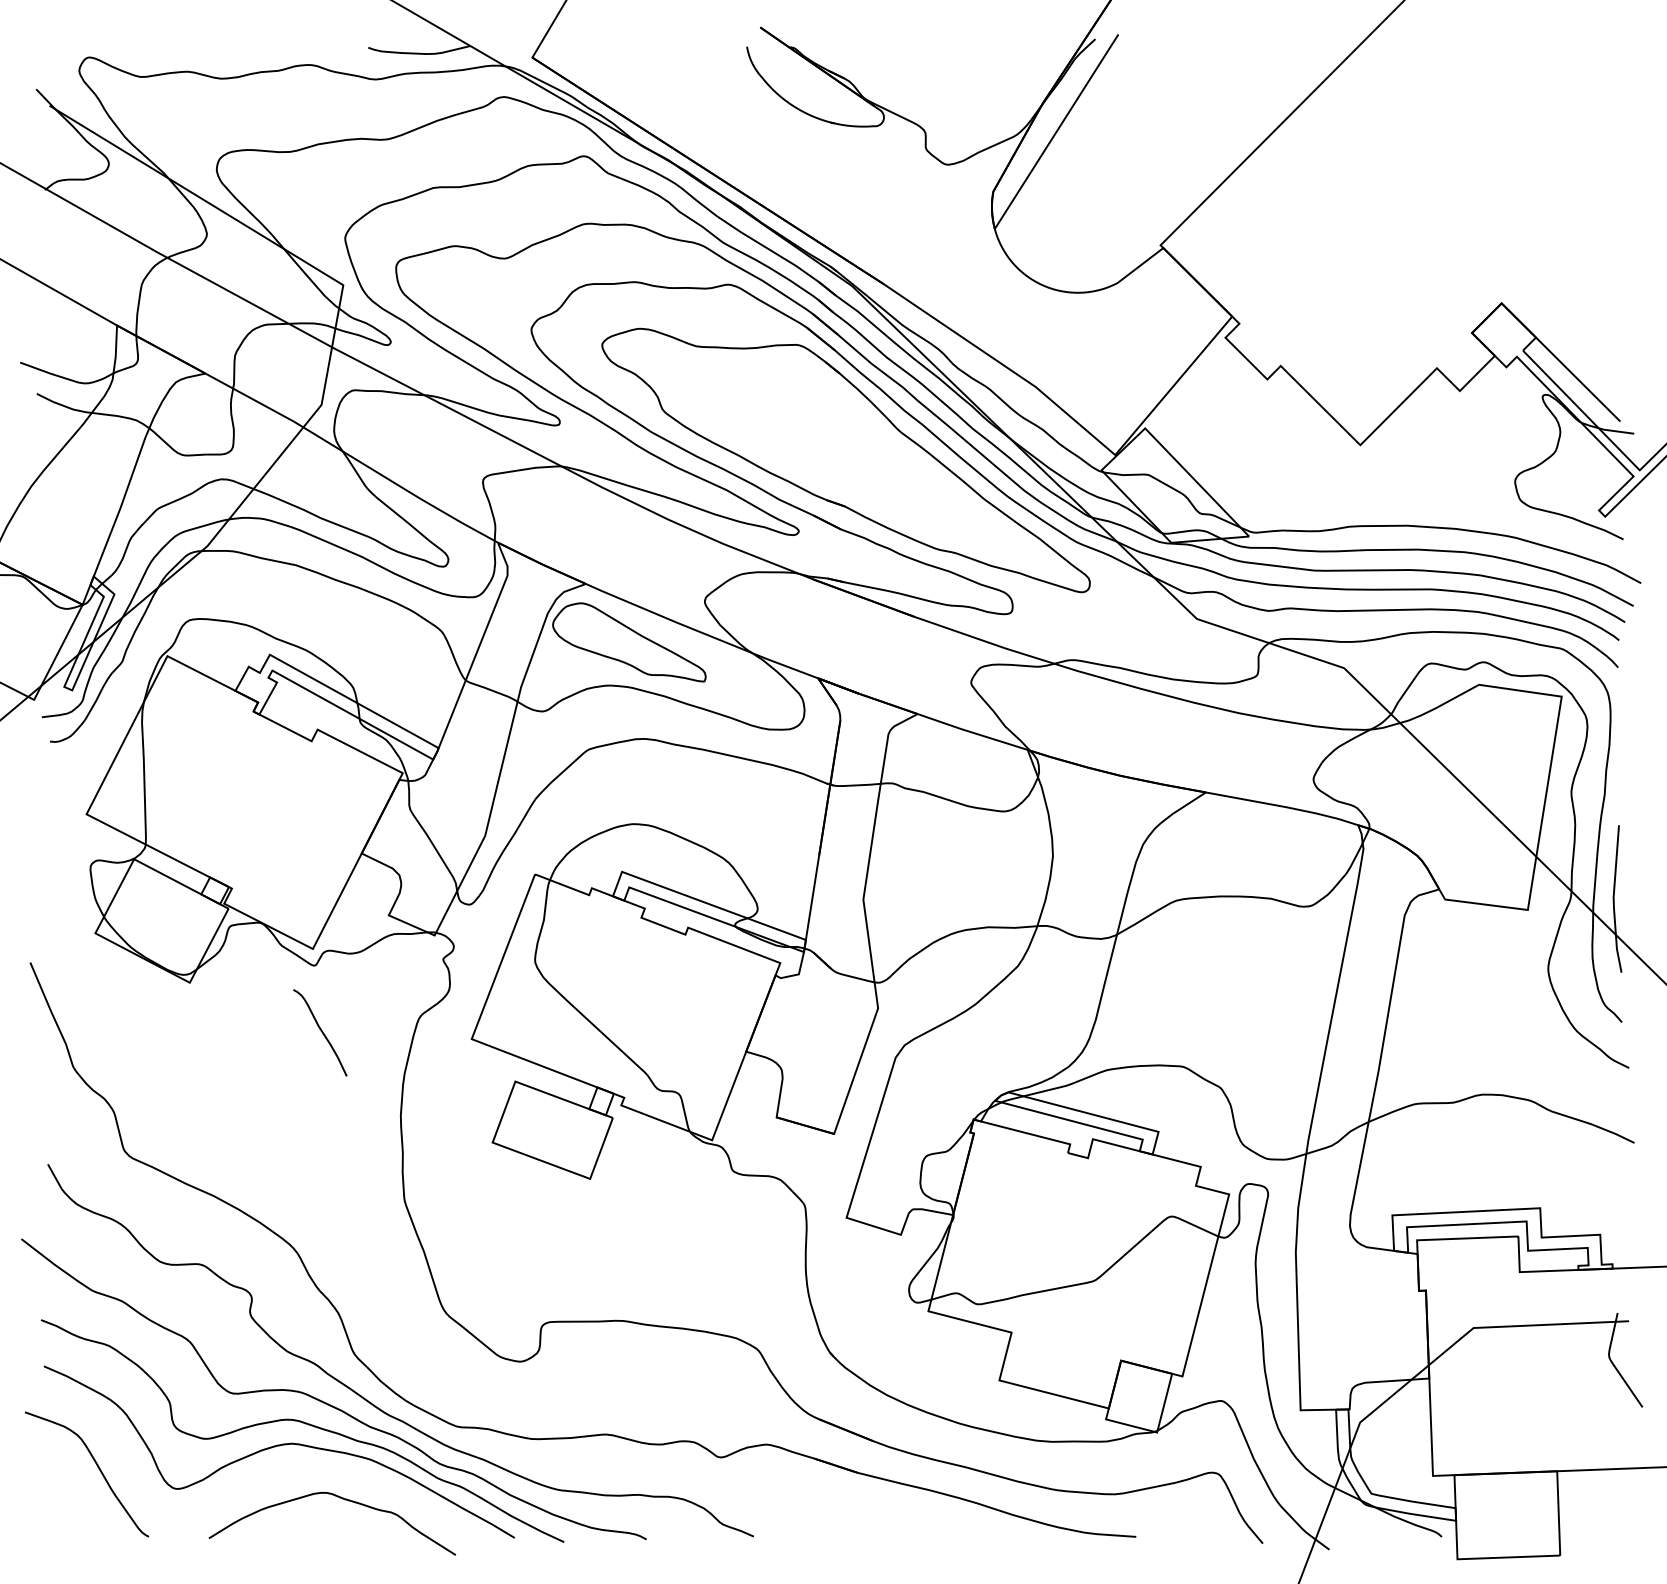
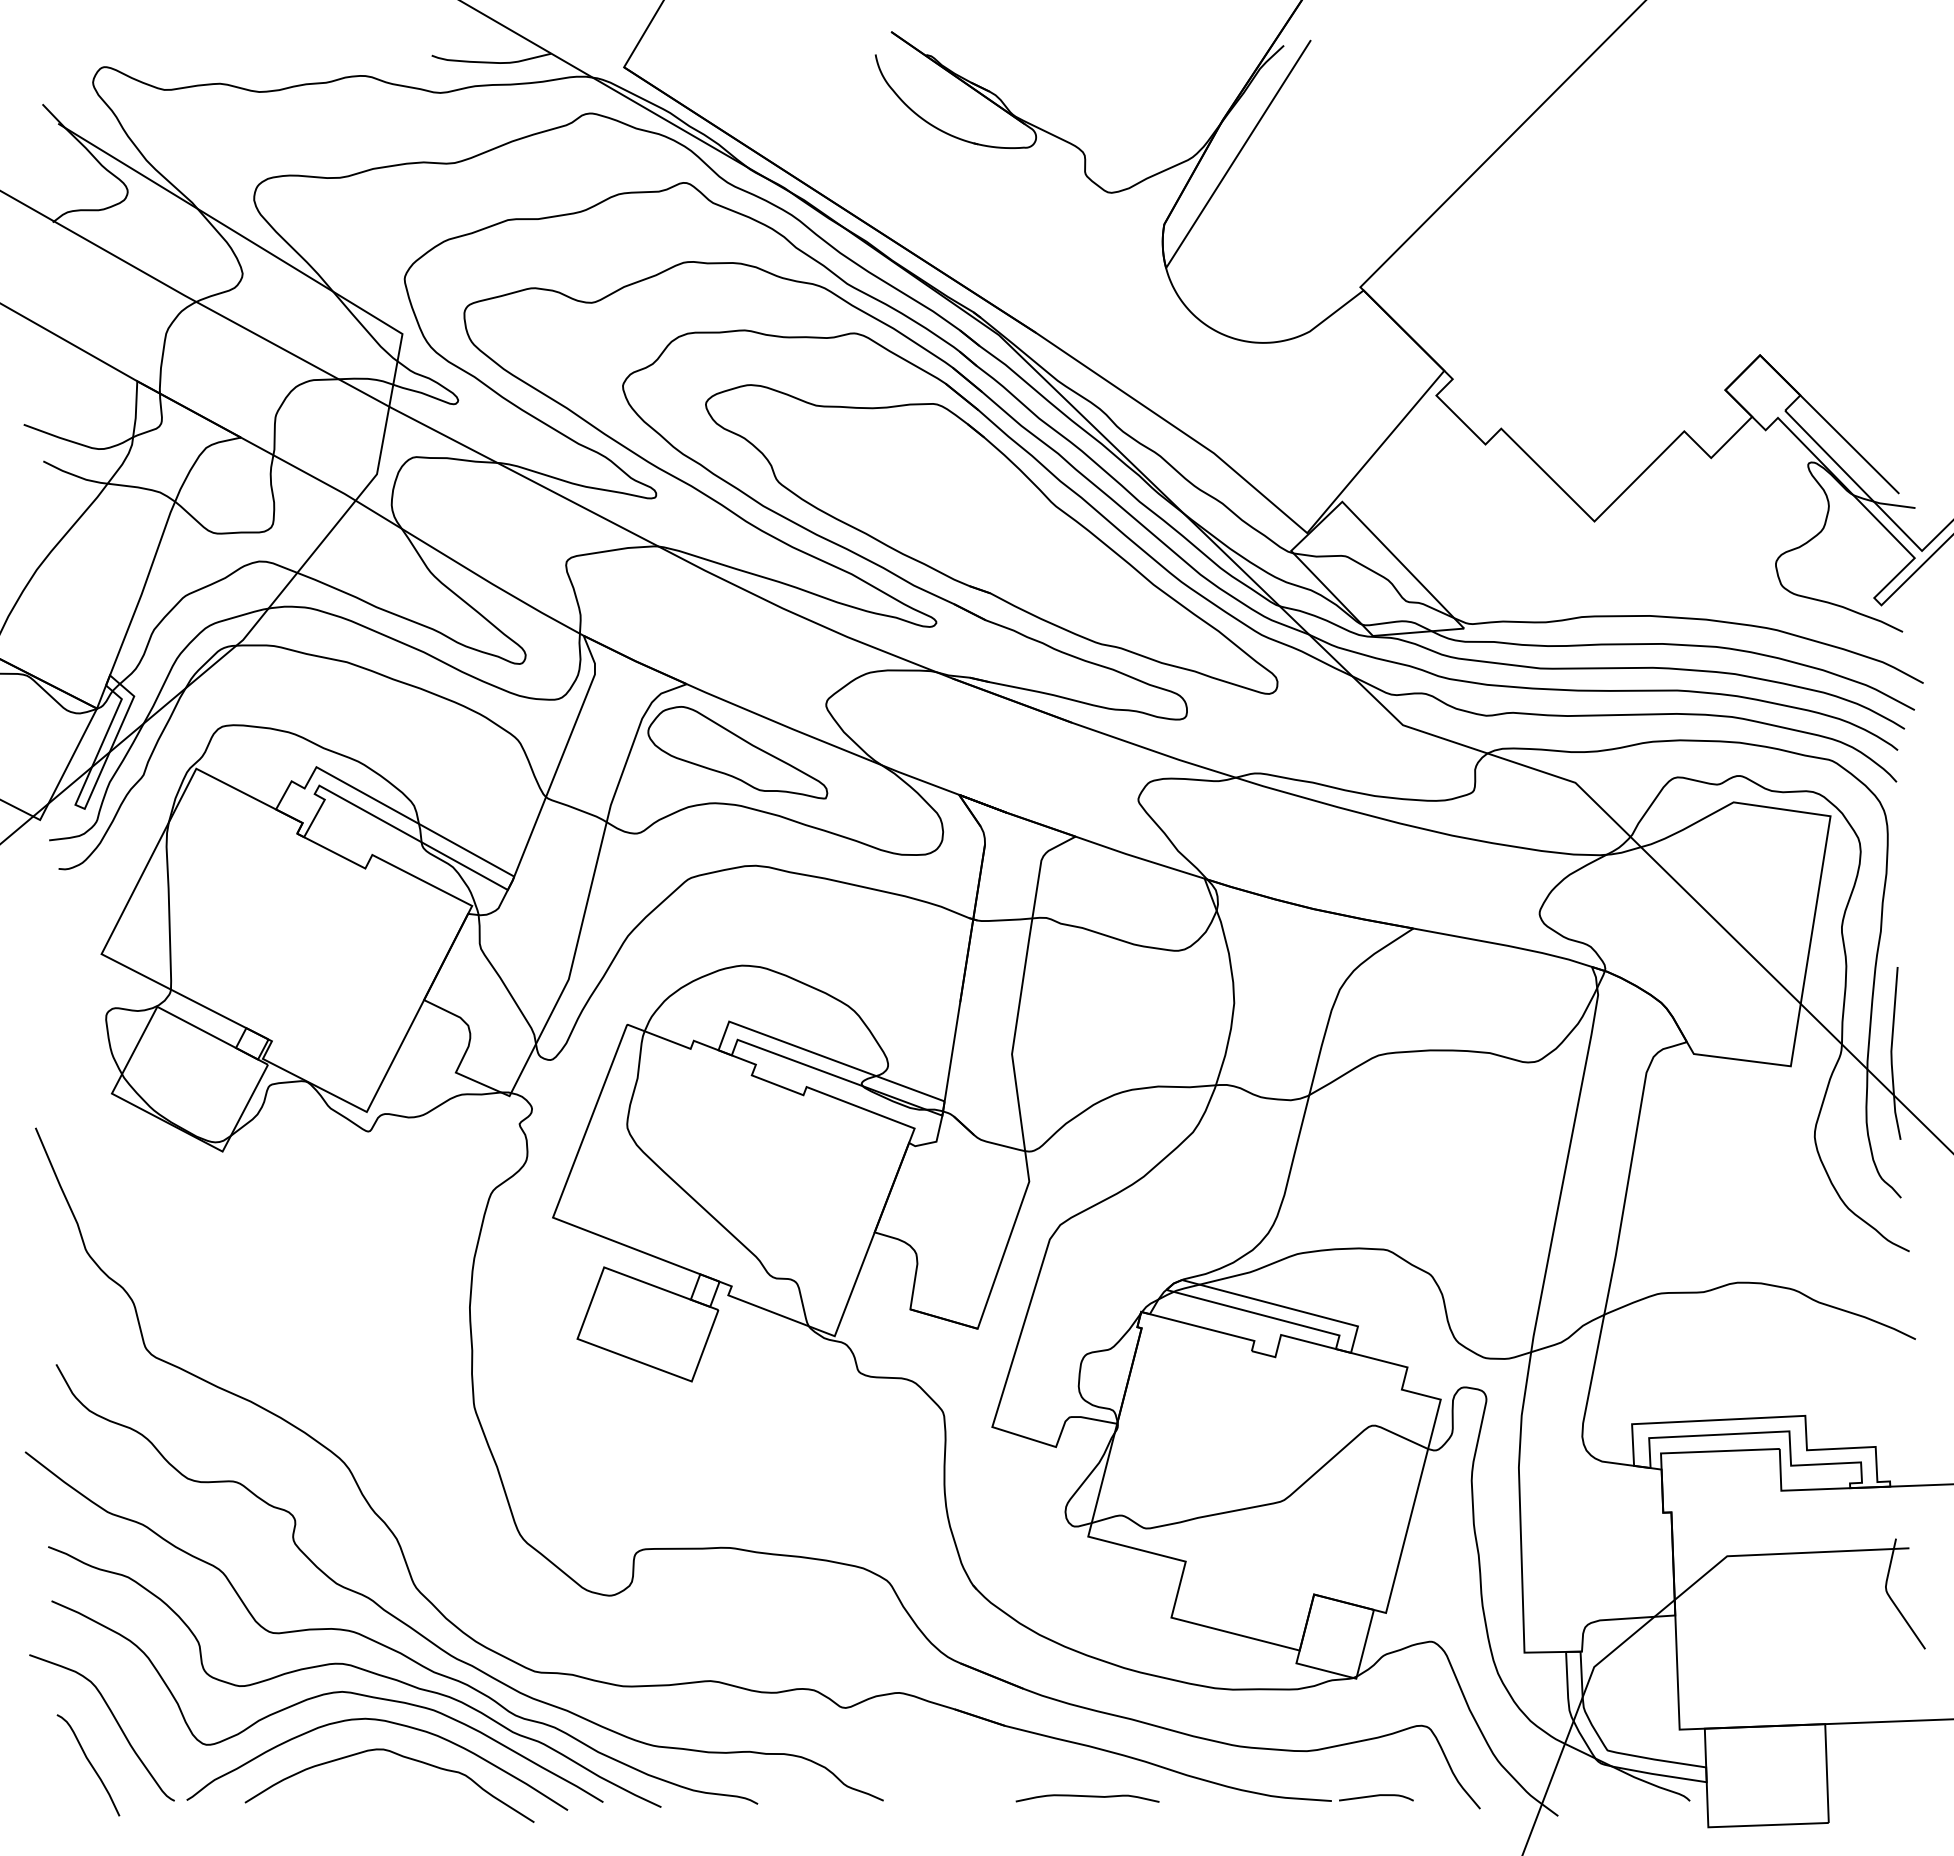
curve: (321, 1032) -> (89, 1764), moved
curve: (329, 1469) -> (386, 1722), added
curve: (927, 1533) -> (1087, 1797), added
curve: (1174, 1533) -> (1376, 1796), added

